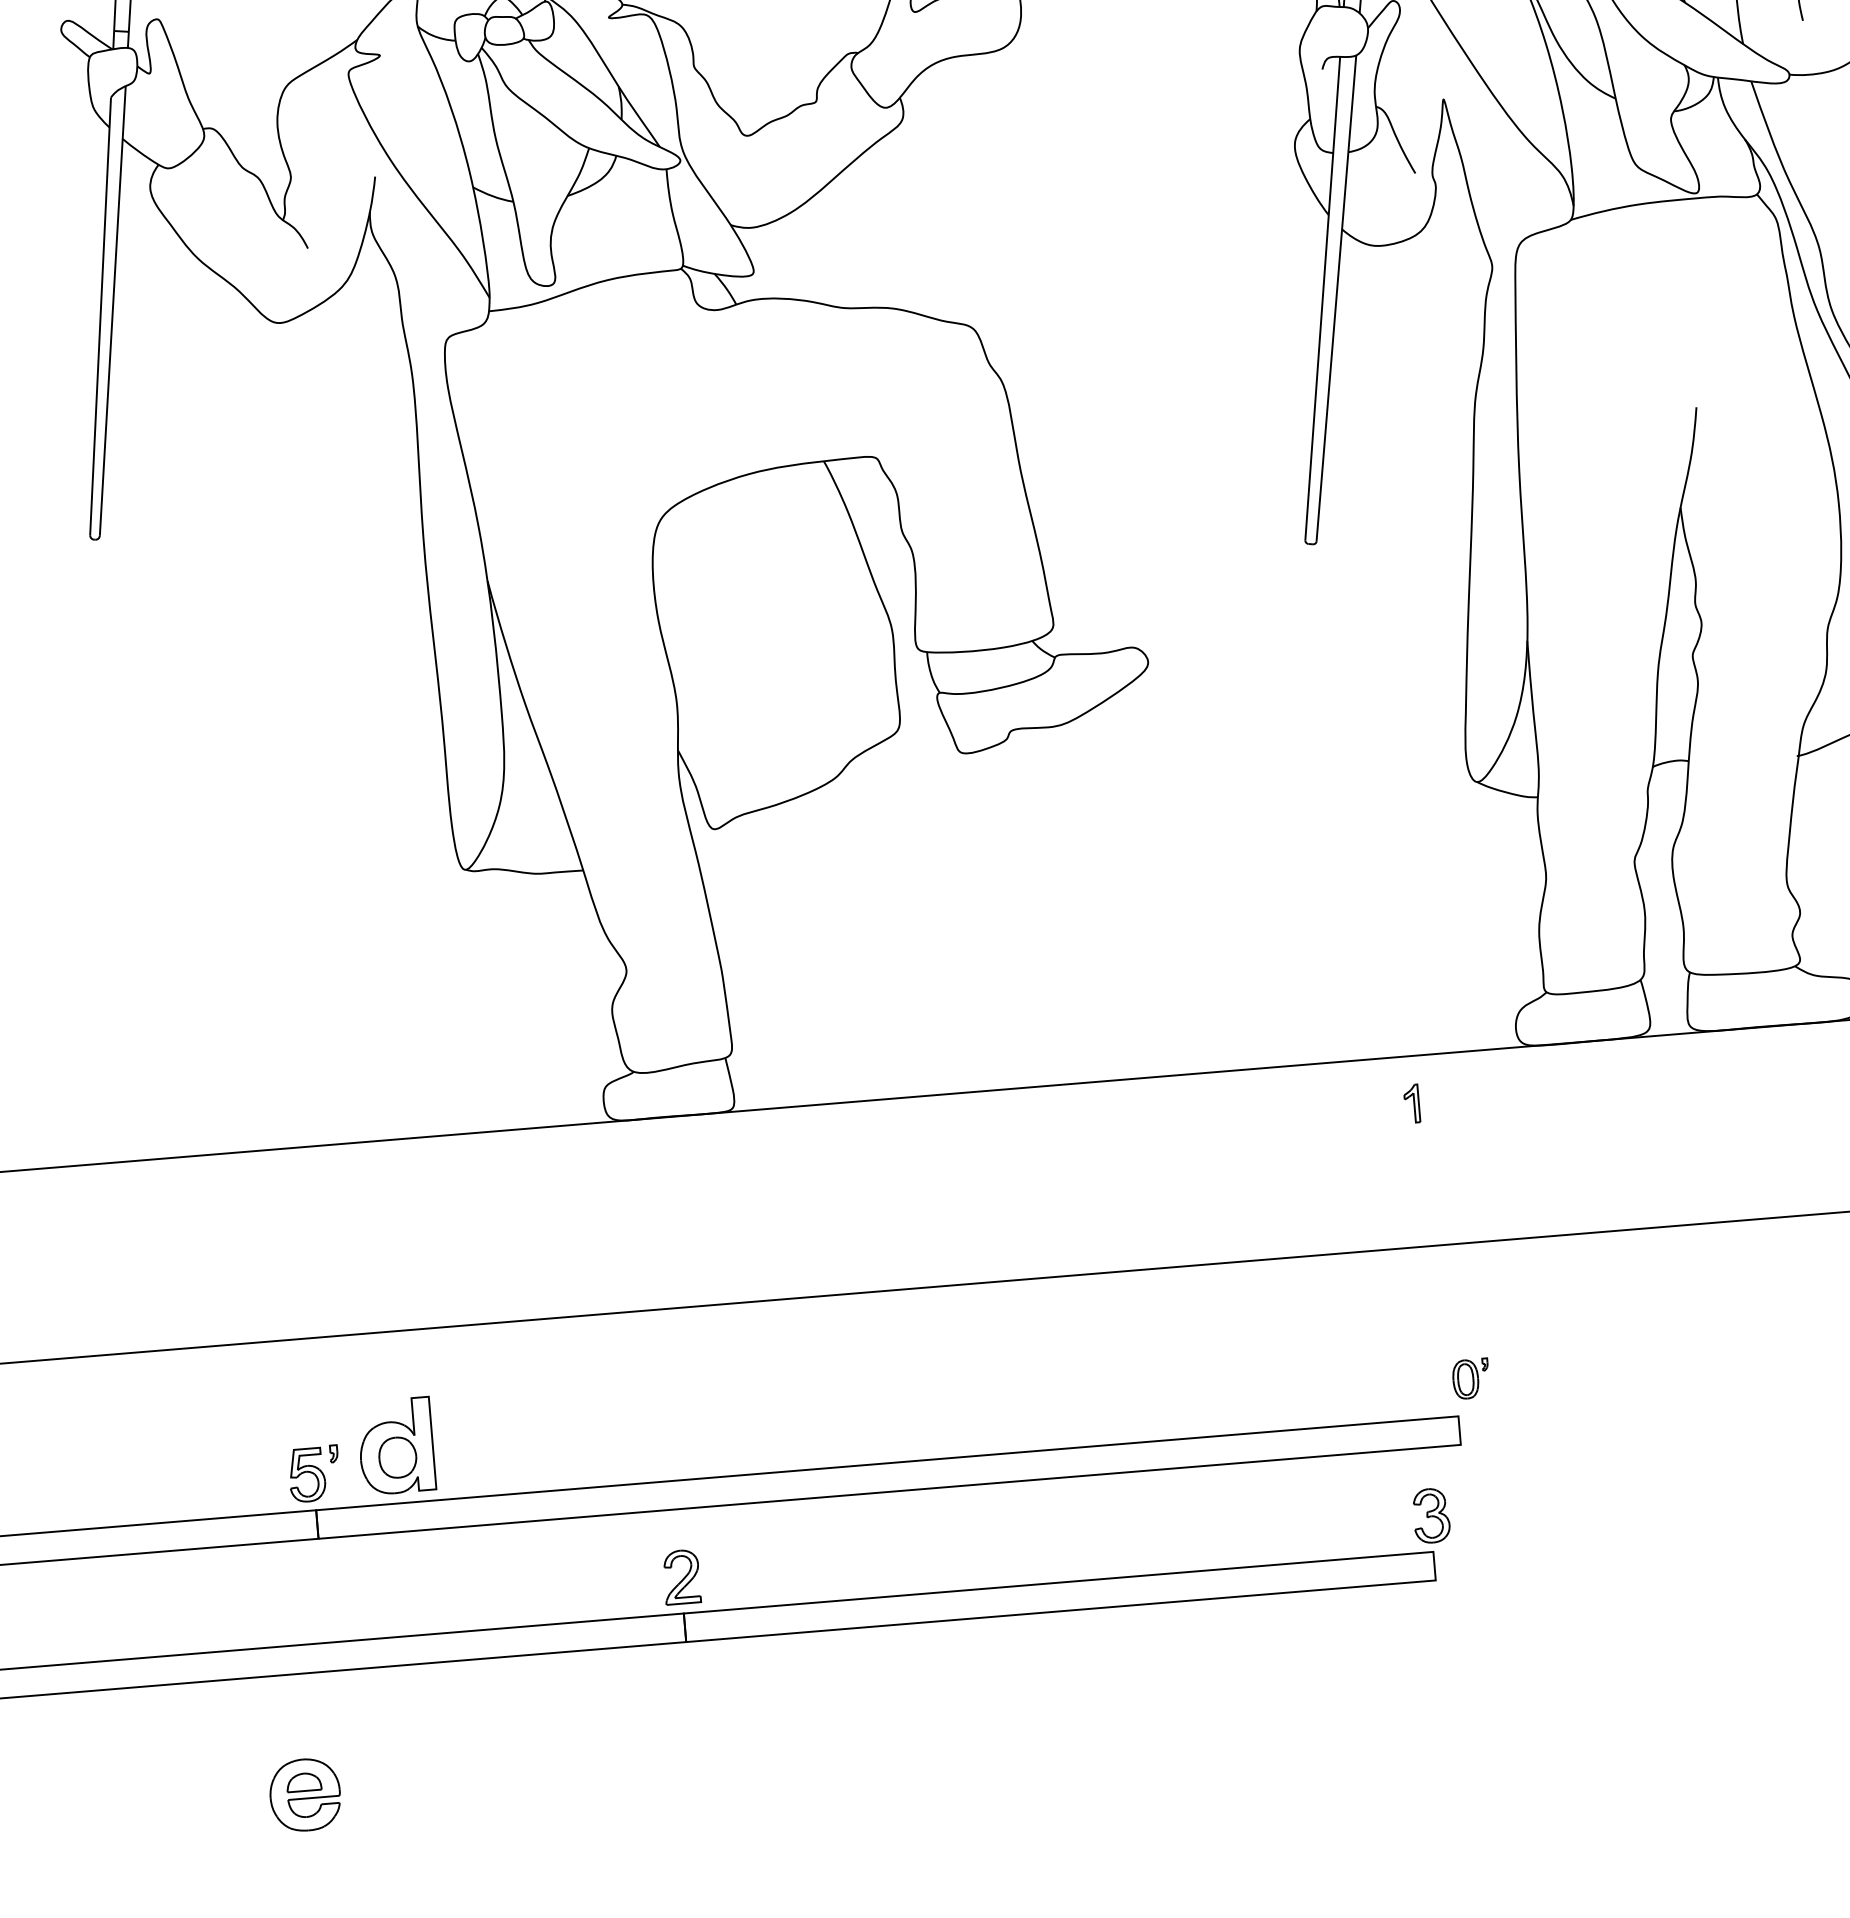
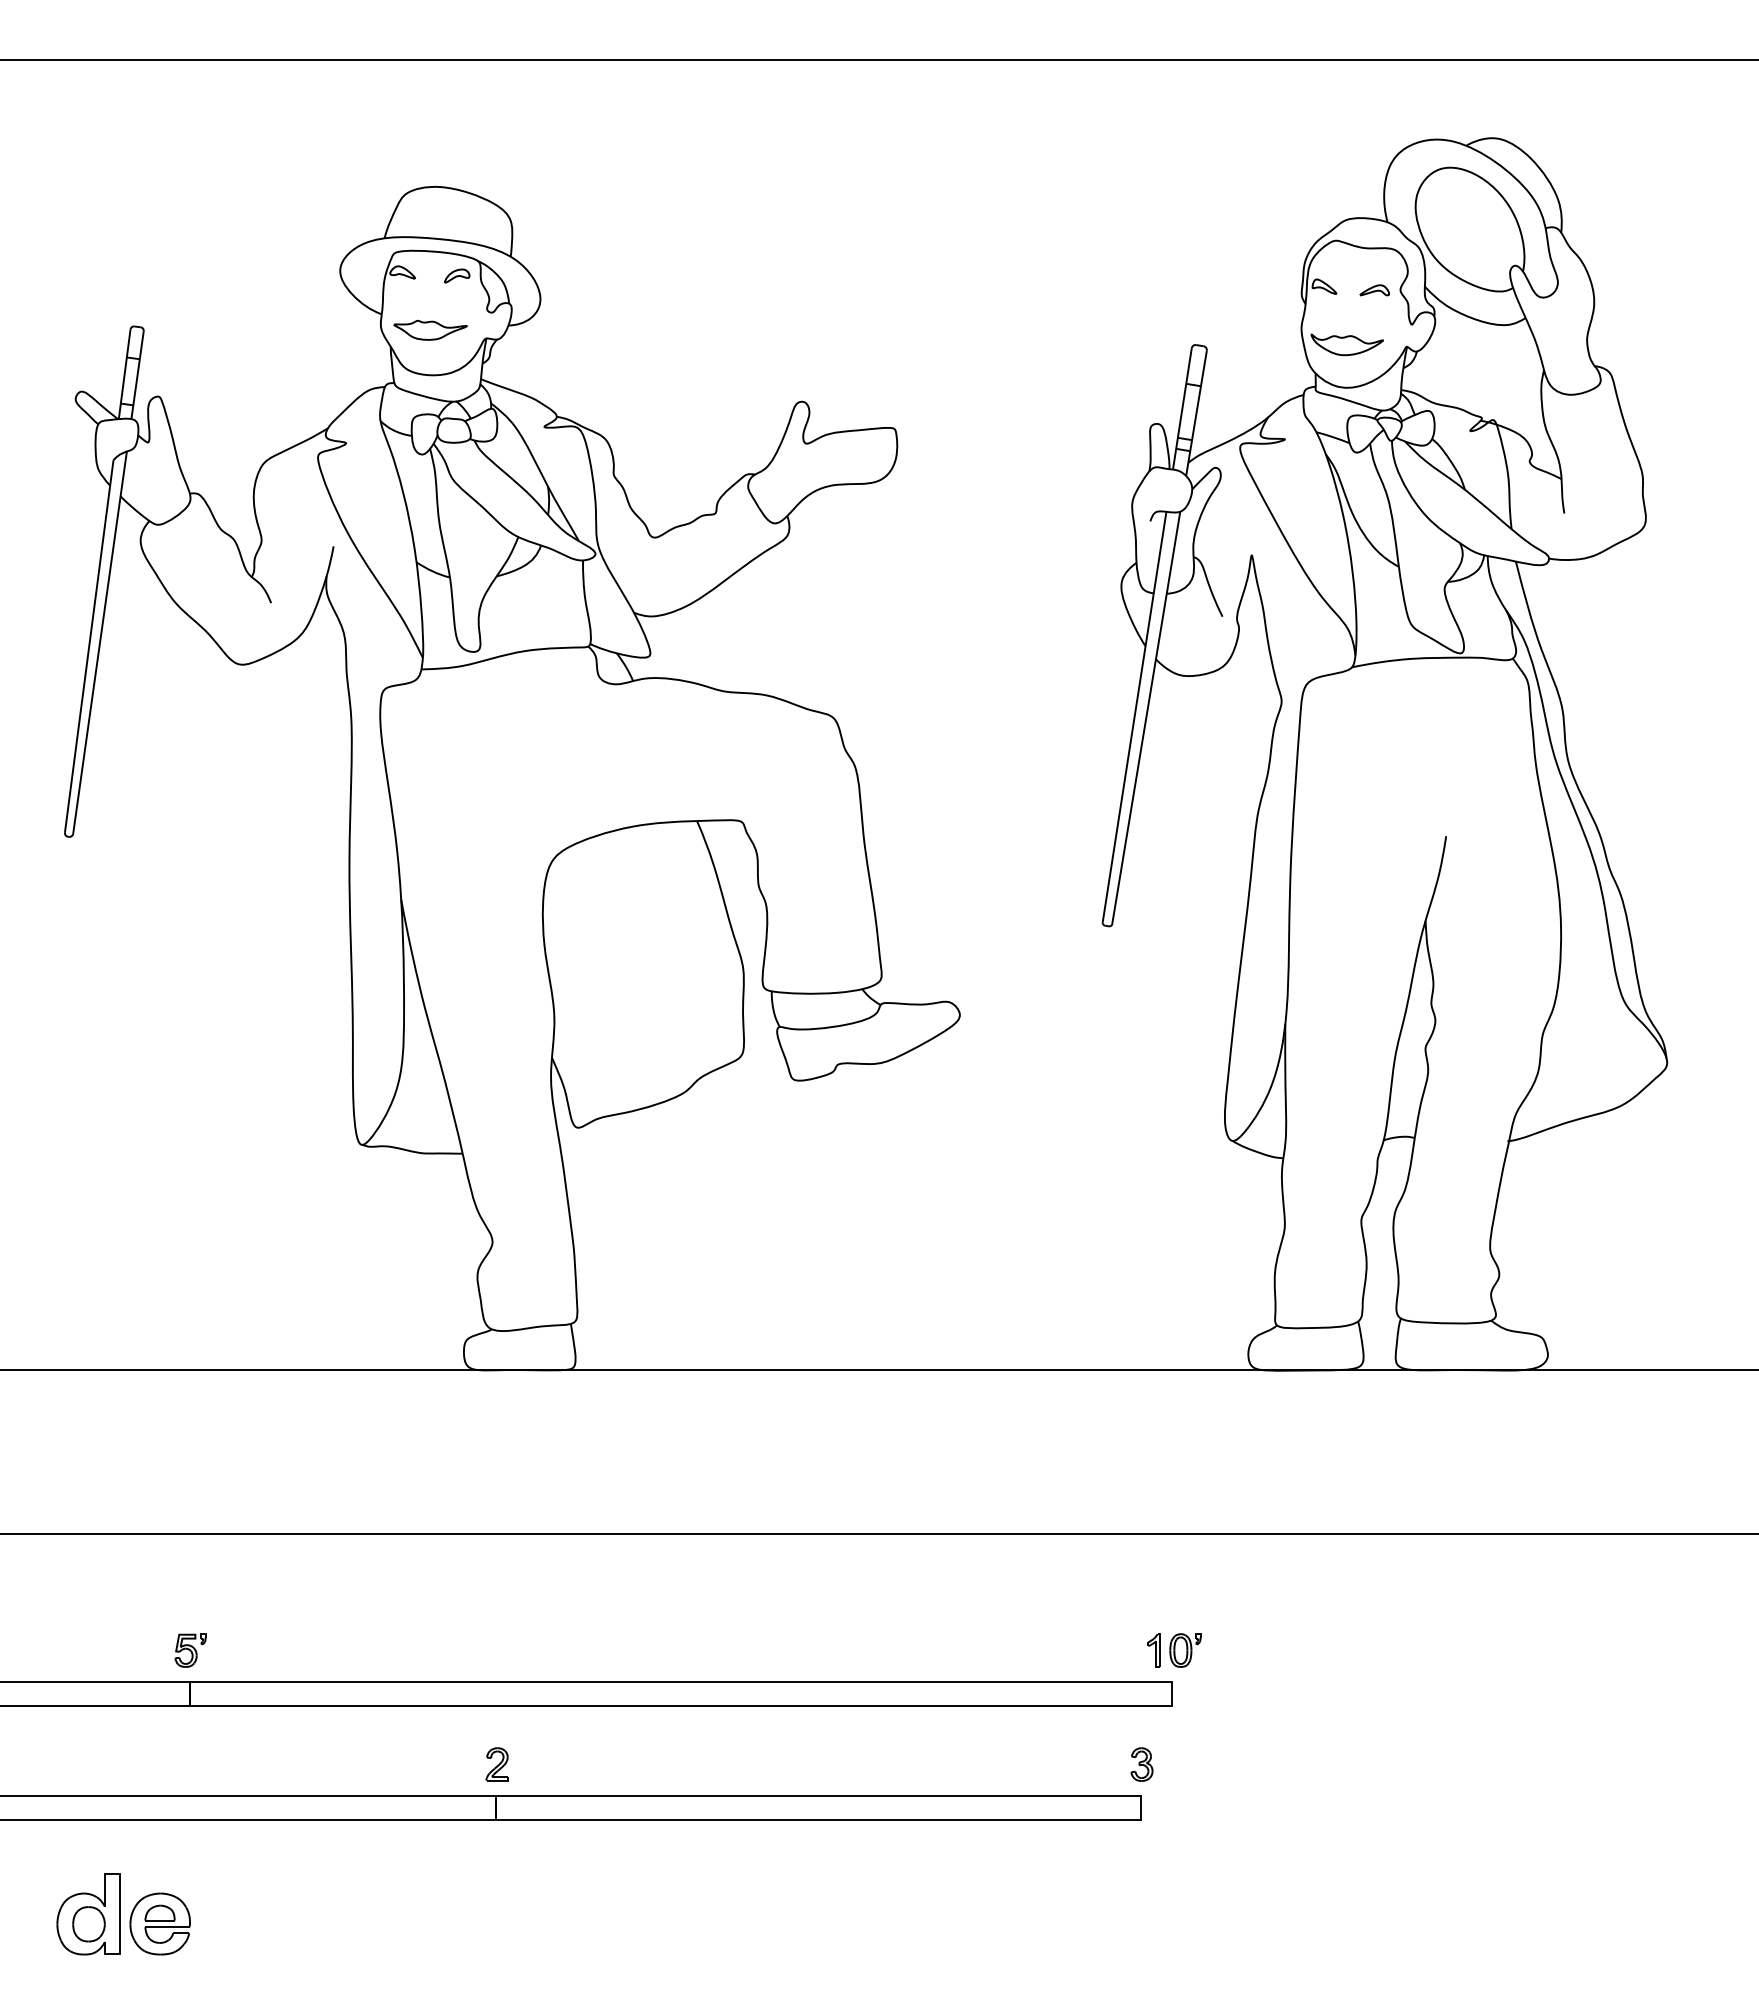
part: (1411, 1104) -> (1153, 1650), moved
part: (396, 1446) -> (88, 1914), moved
part: (314, 1474) -> (190, 1650), size x0.71
part: (1430, 1515) -> (1141, 1764), size x0.71
part: (680, 1577) -> (496, 1764), size x0.71

